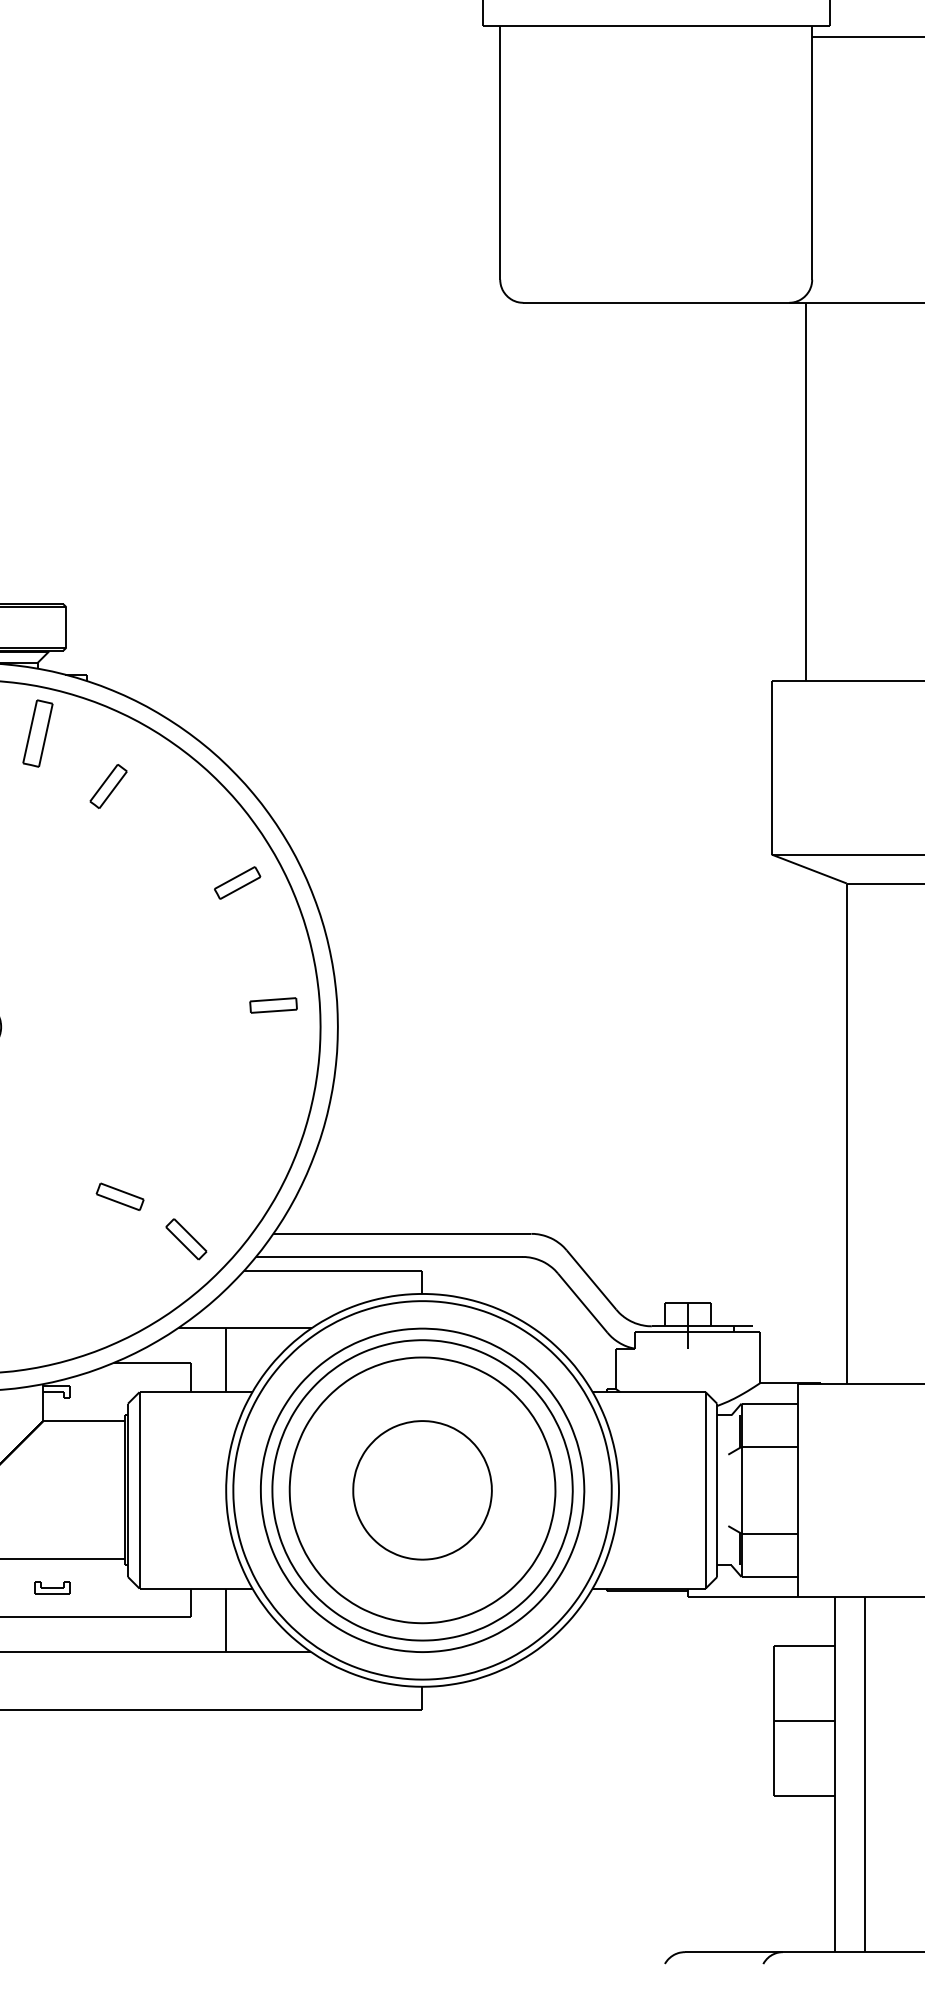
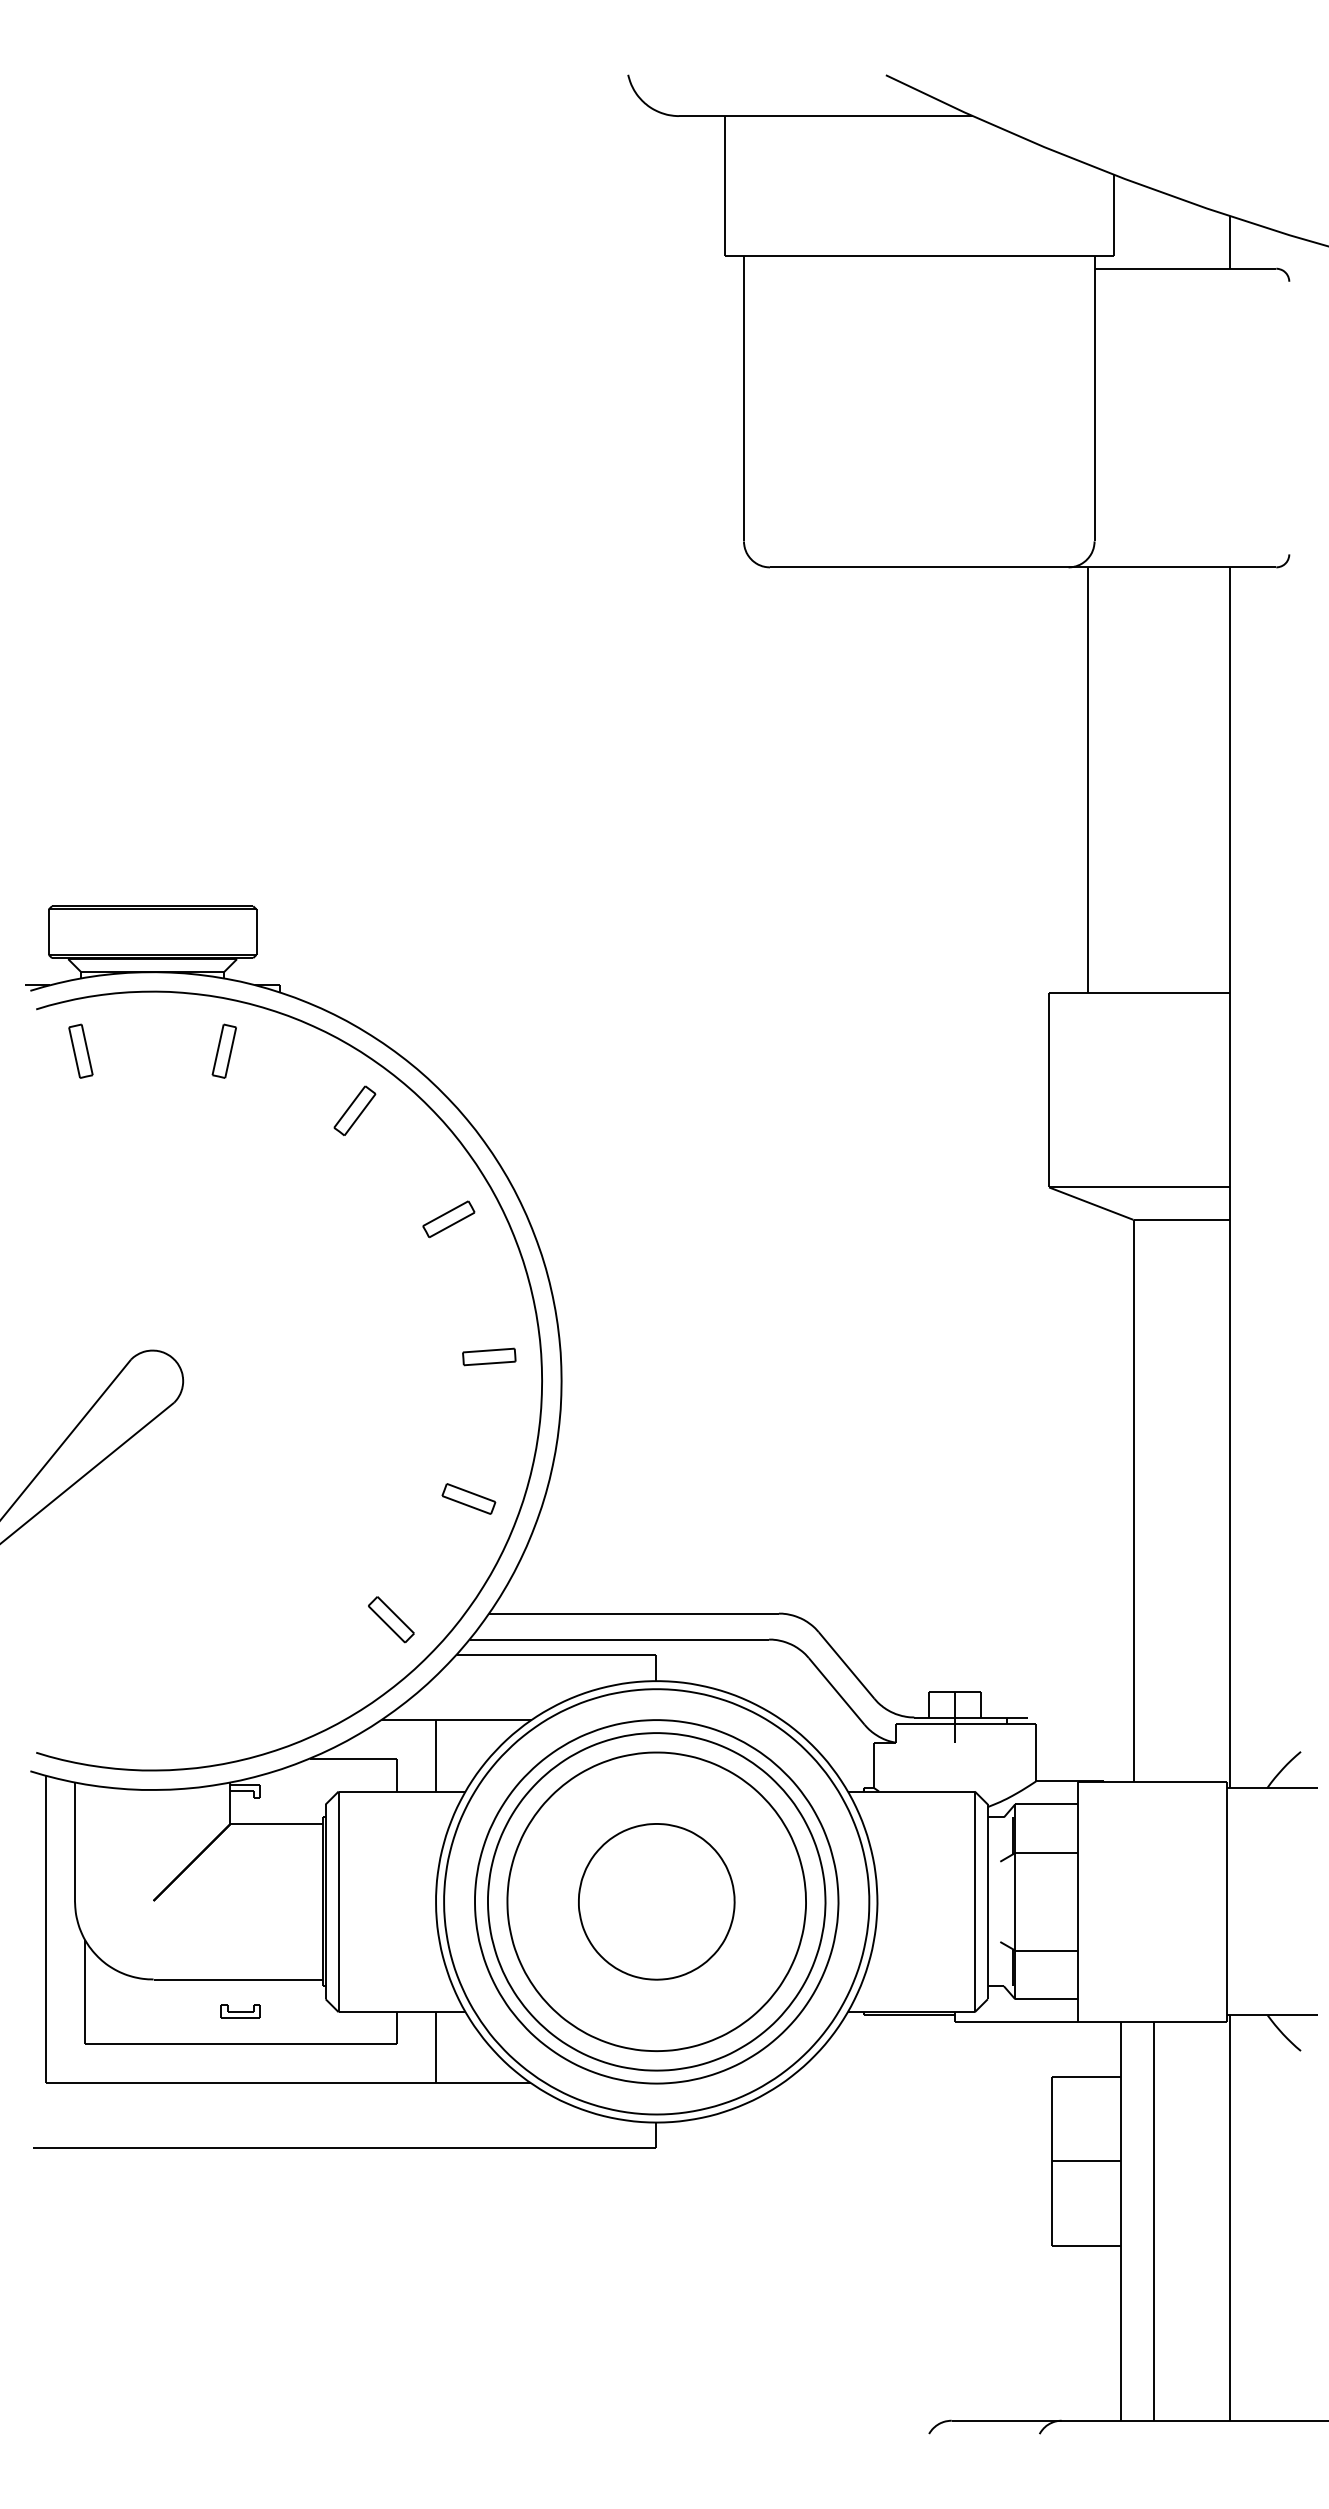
part: (37, 732) -> (223, 1050), size x0.71
part: (108, 786) -> (354, 1110), moved
part: (119, 1196) -> (468, 1498), moved

